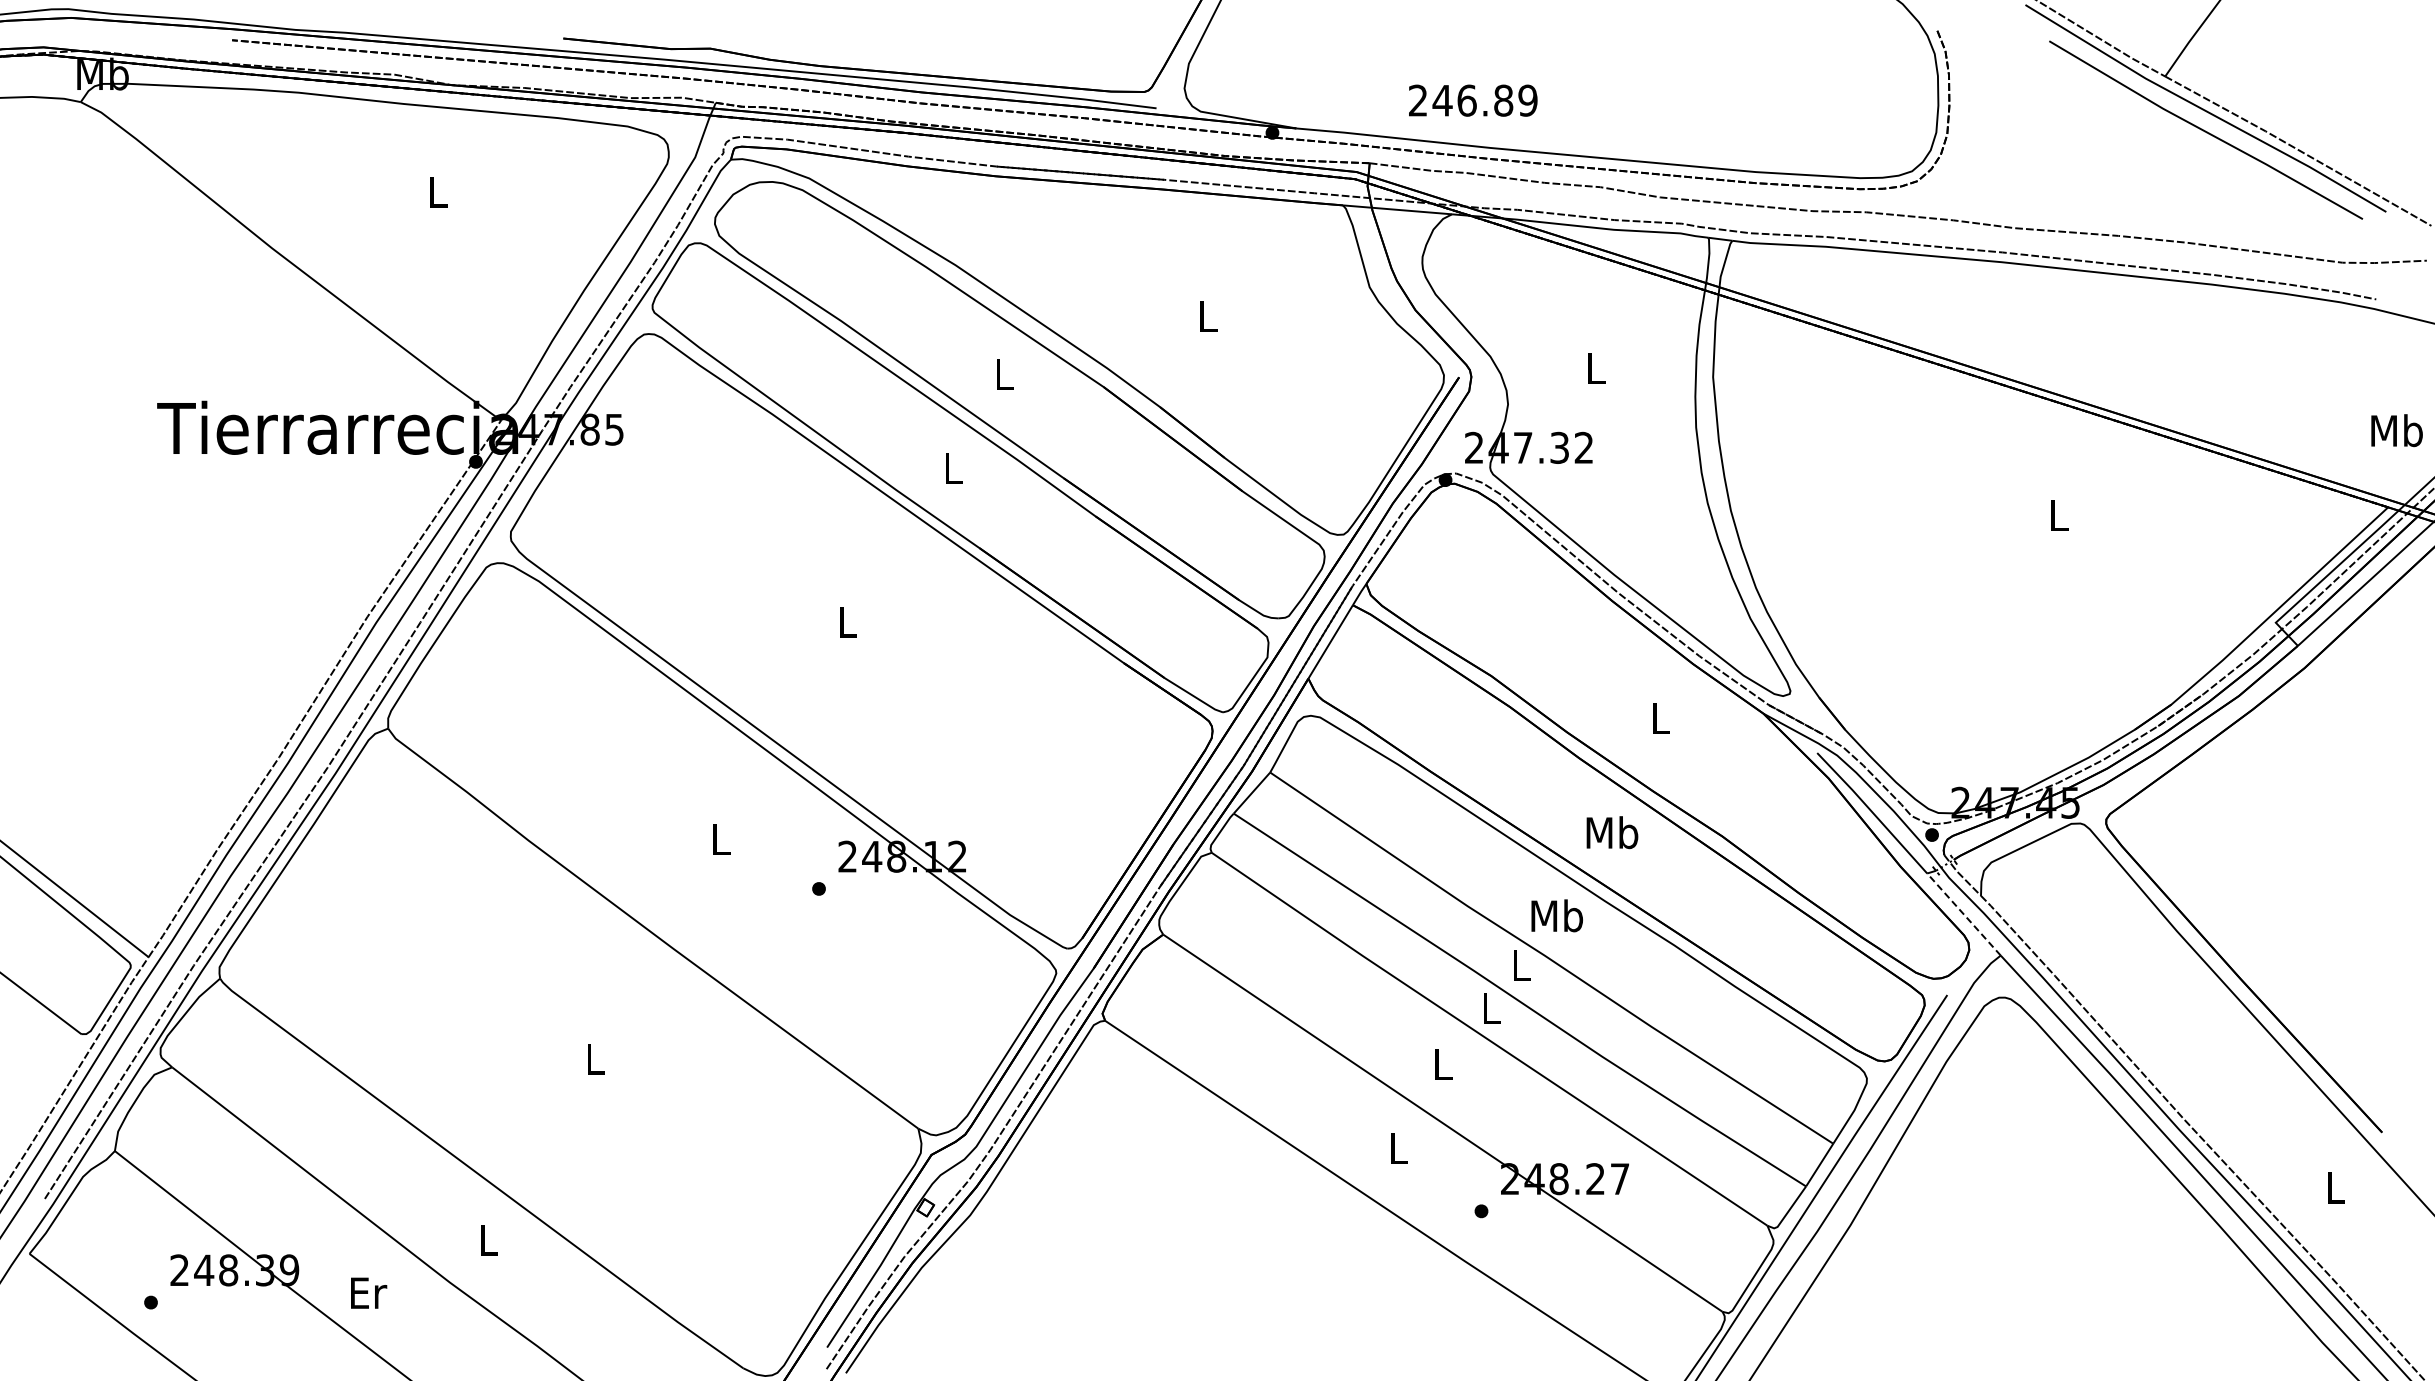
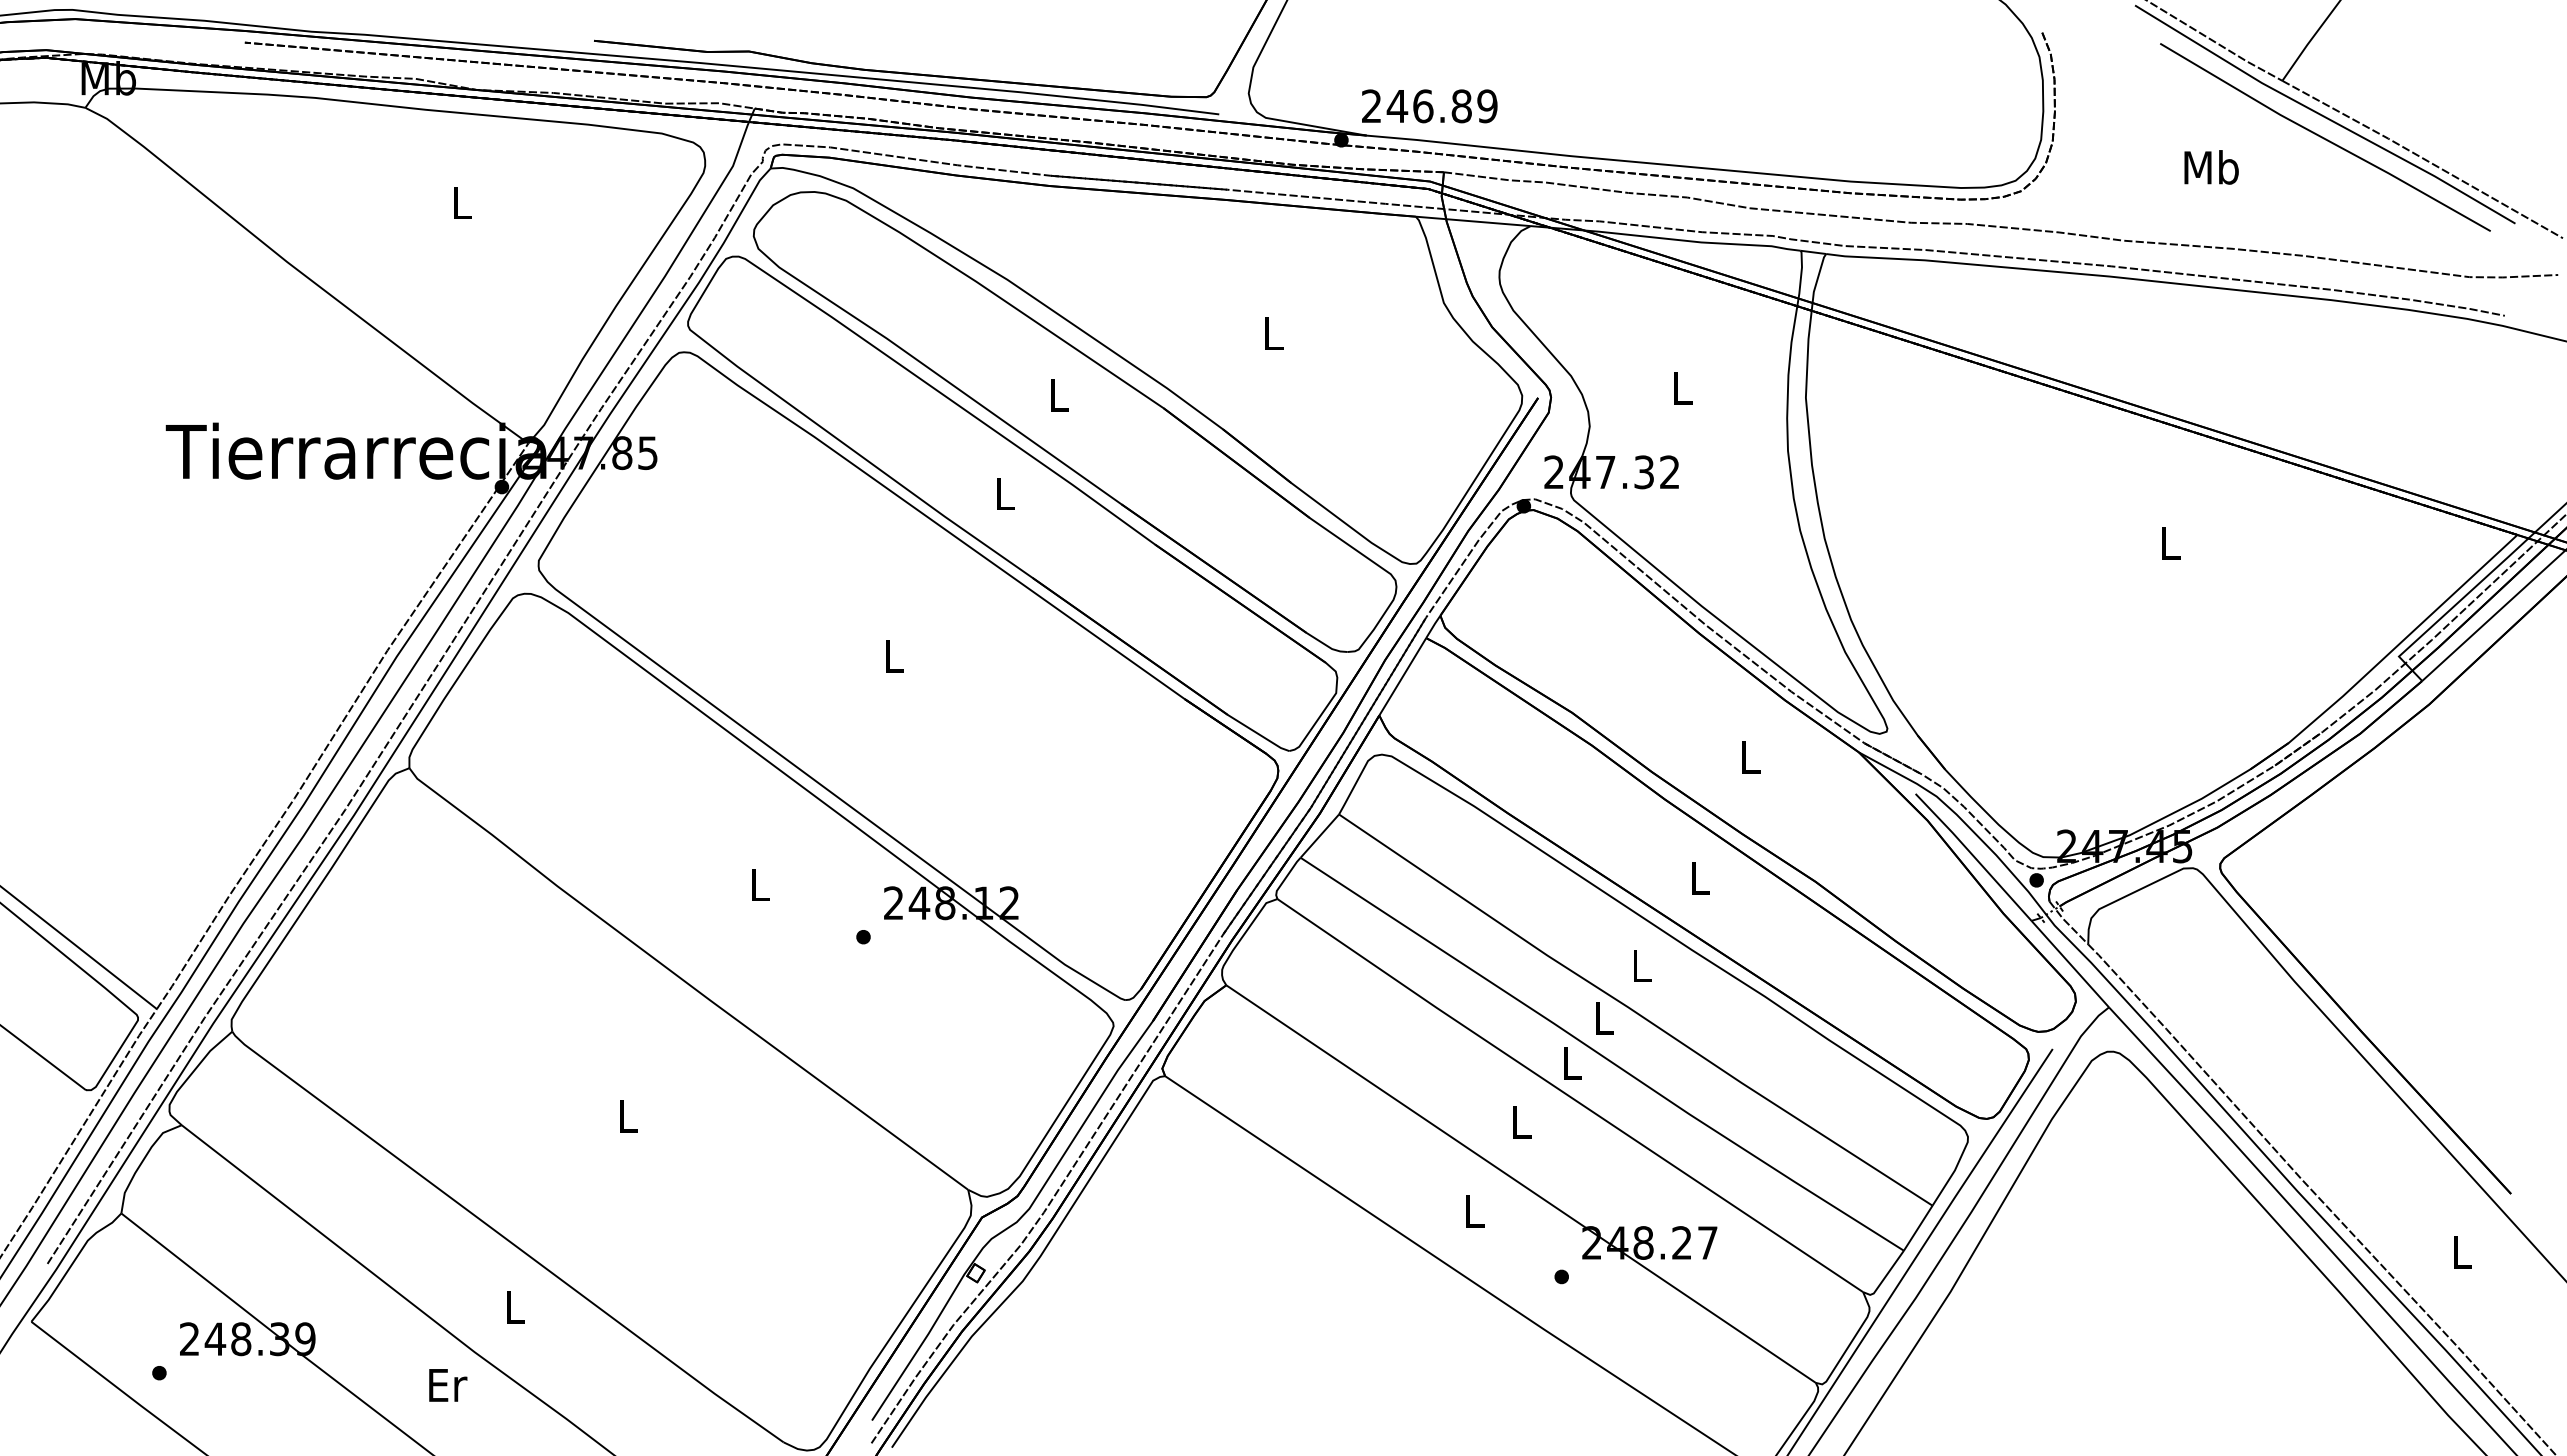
text: (1473, 100) -> (1430, 106), moved
text: (2396, 430) -> (2211, 167), moved
text: (1612, 832) -> (1699, 877), Mb -> L
line: (1963, 914) -> (2069, 964), dashed -> solid
text: (1557, 915) -> (1641, 965), Mb -> L
text: (369, 1292) -> (448, 1384), moved

